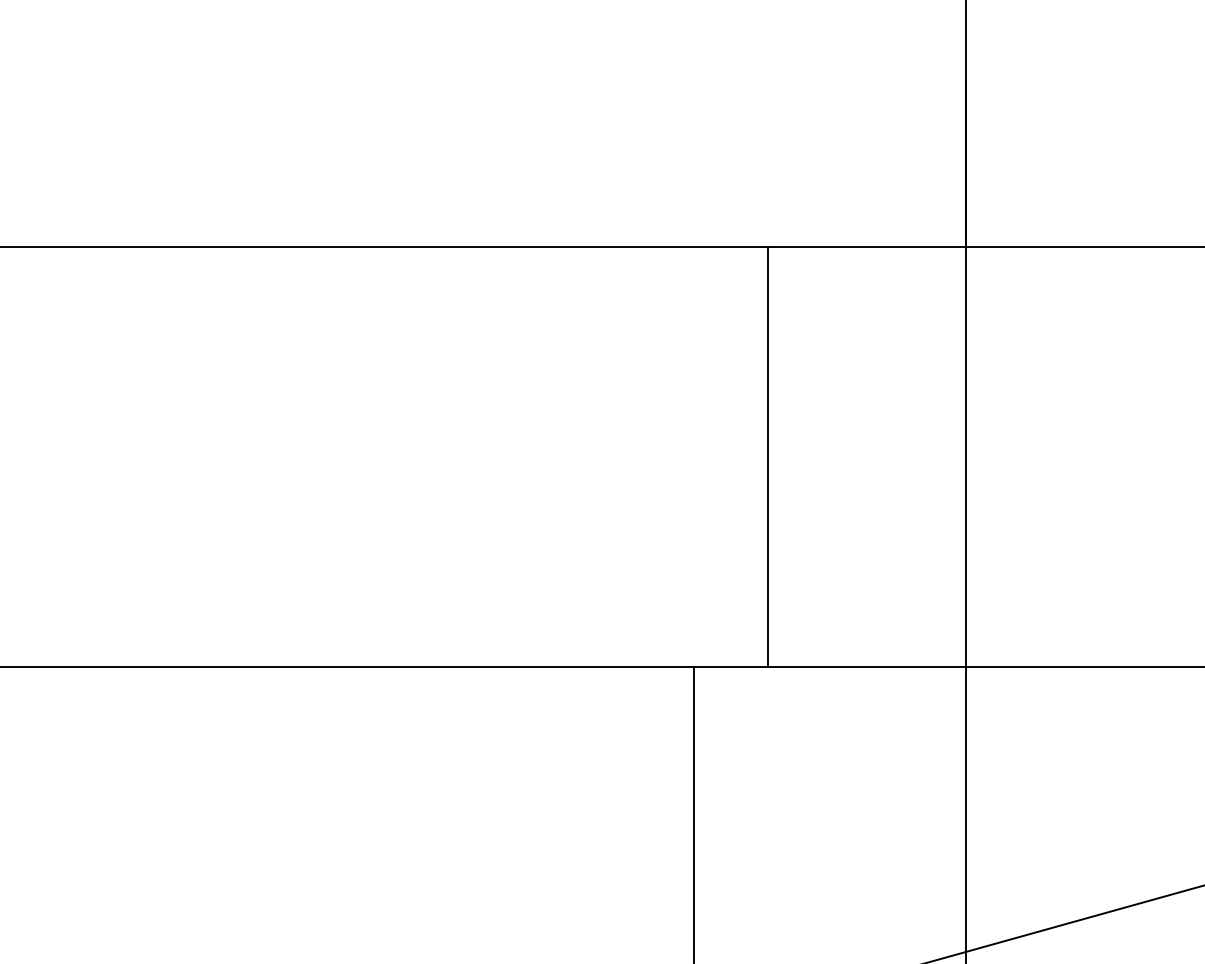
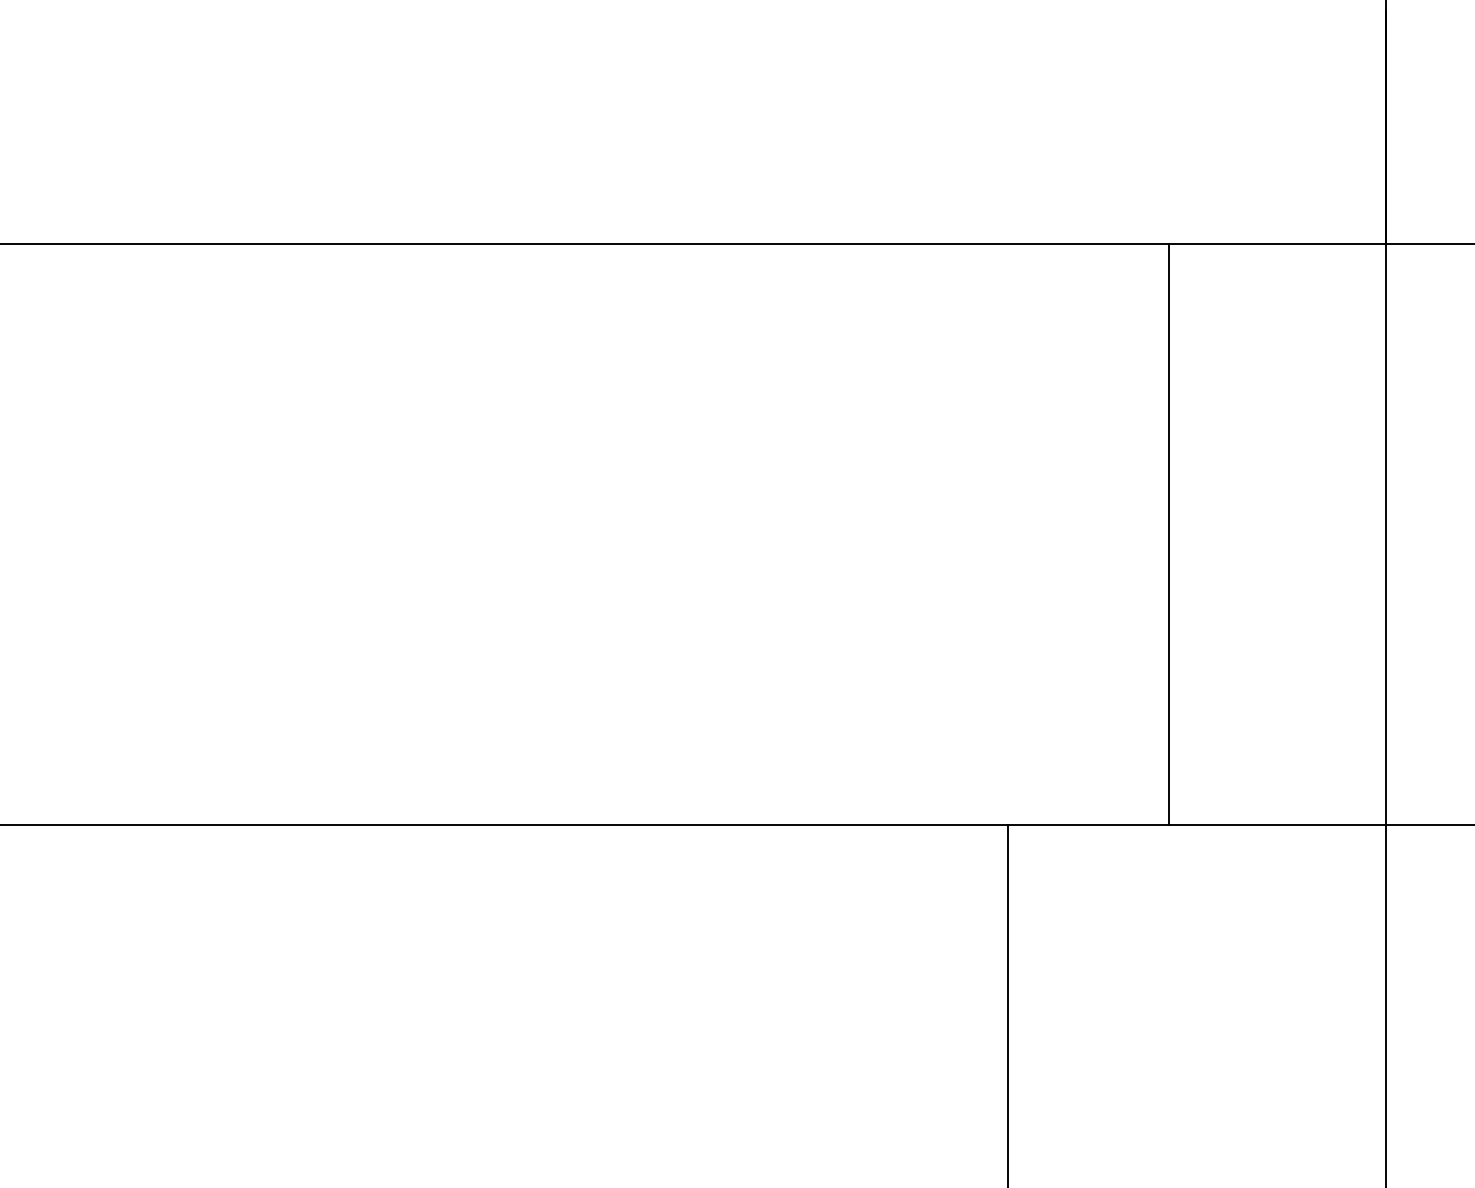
line: (767, 456) -> (1168, 533), moved

